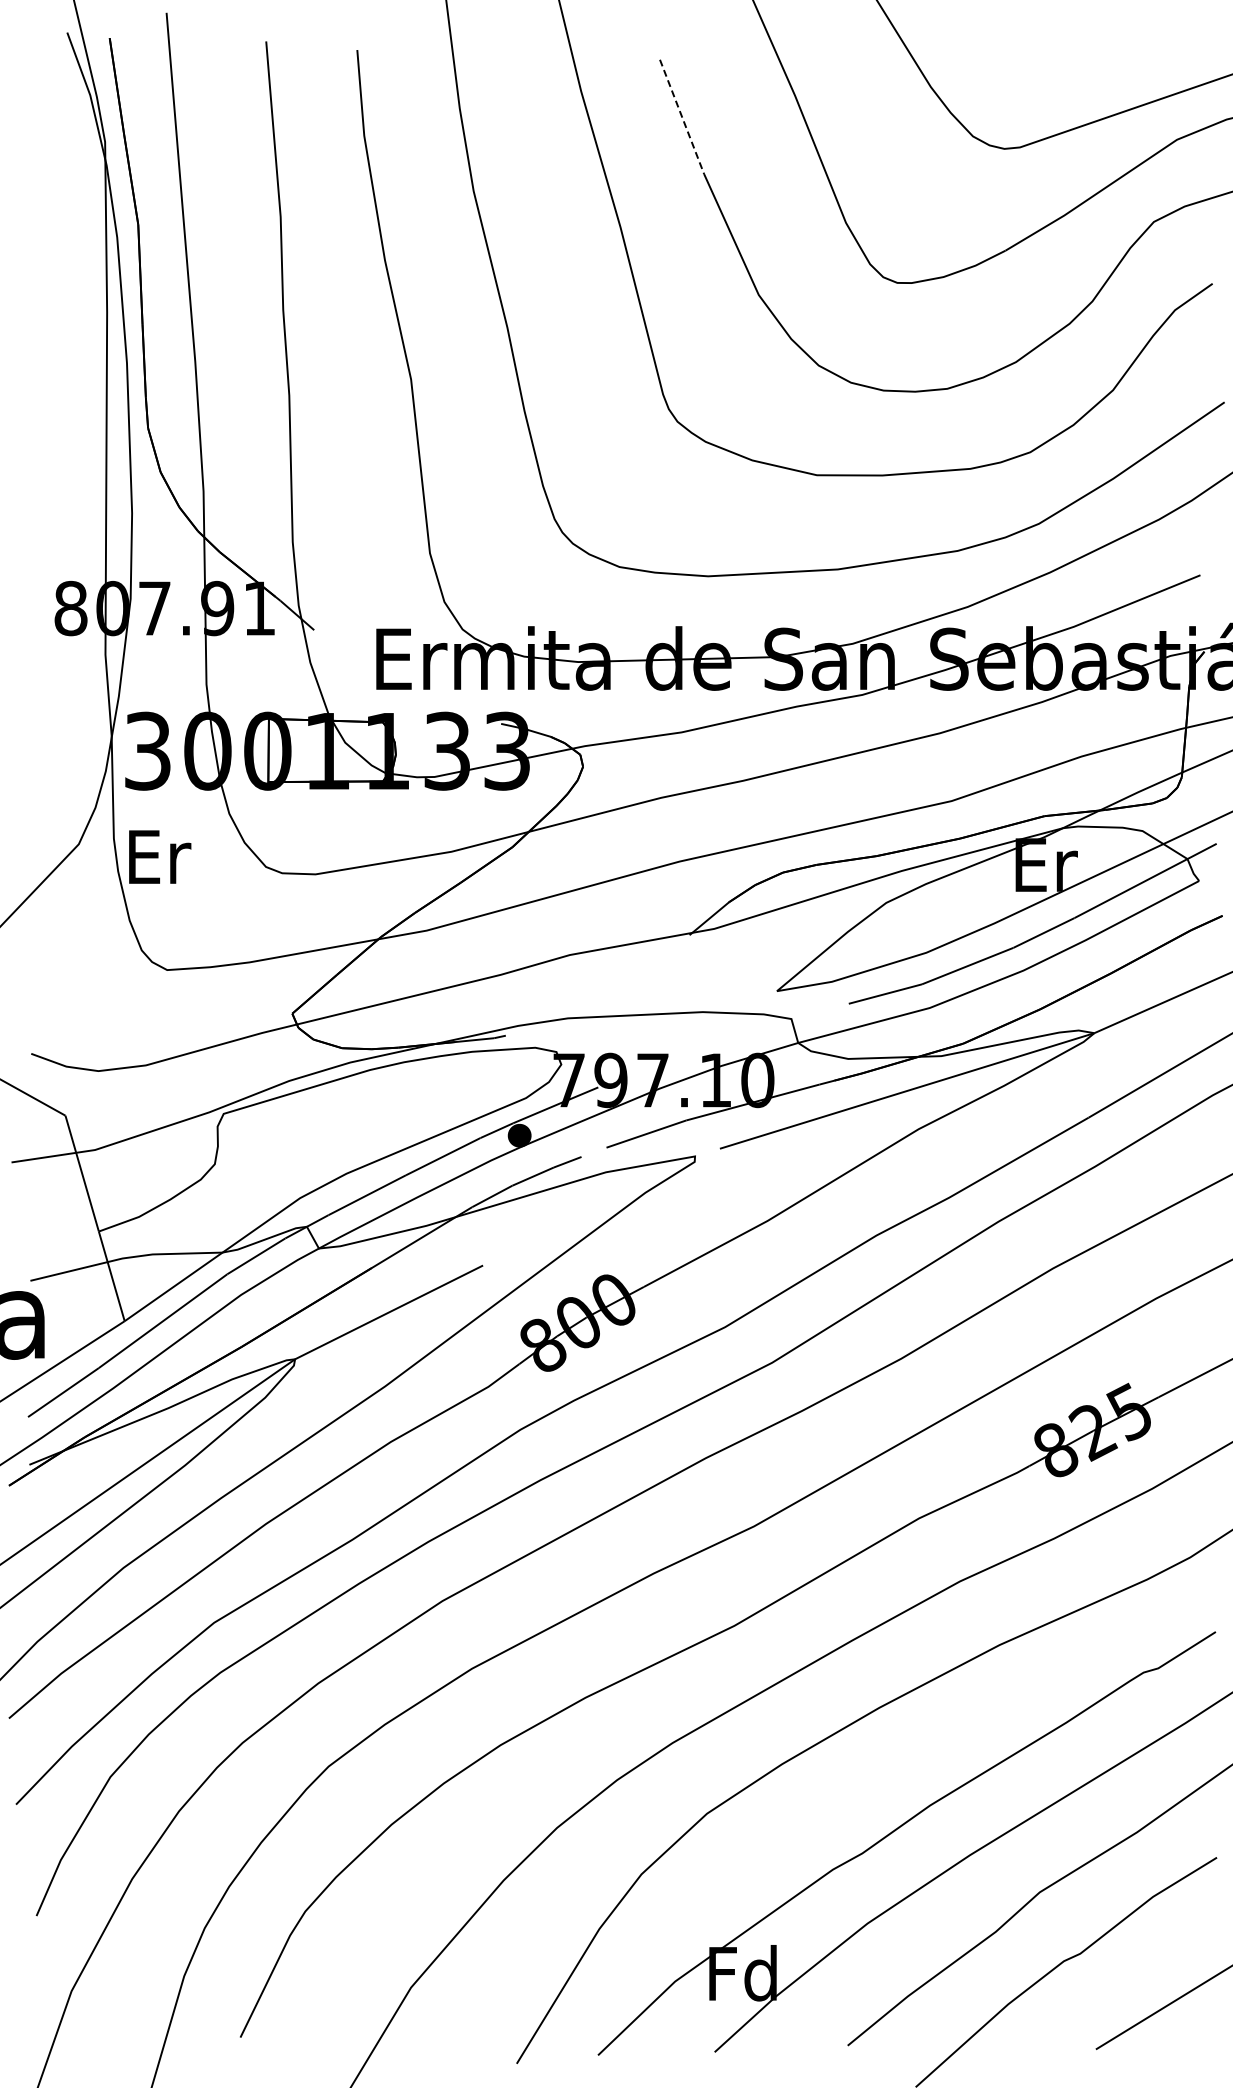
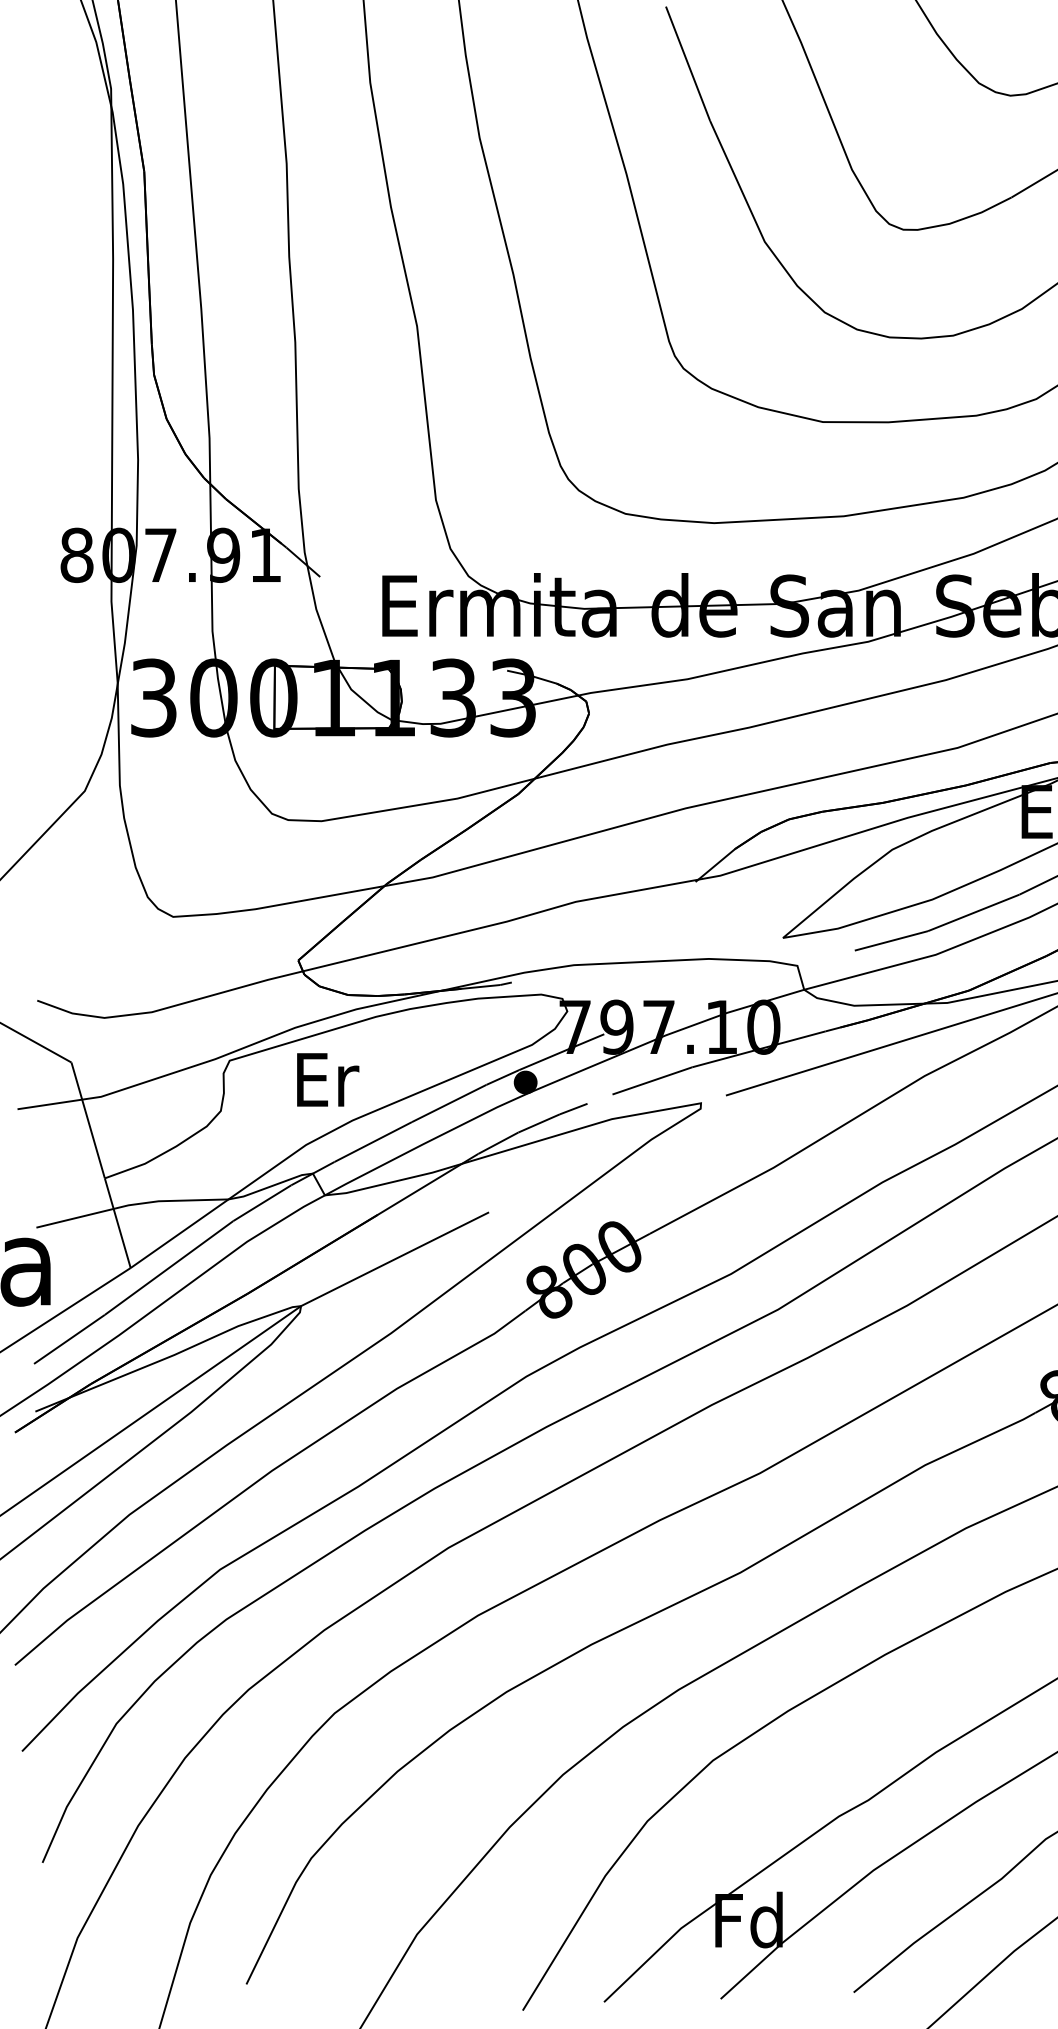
line: (682, 117) -> (688, 64), dashed -> solid
text: (160, 856) -> (328, 1079), moved

